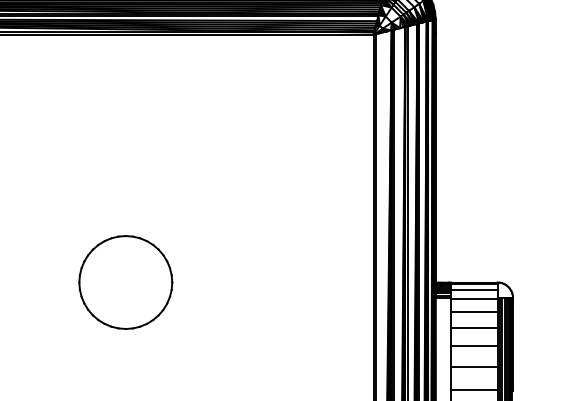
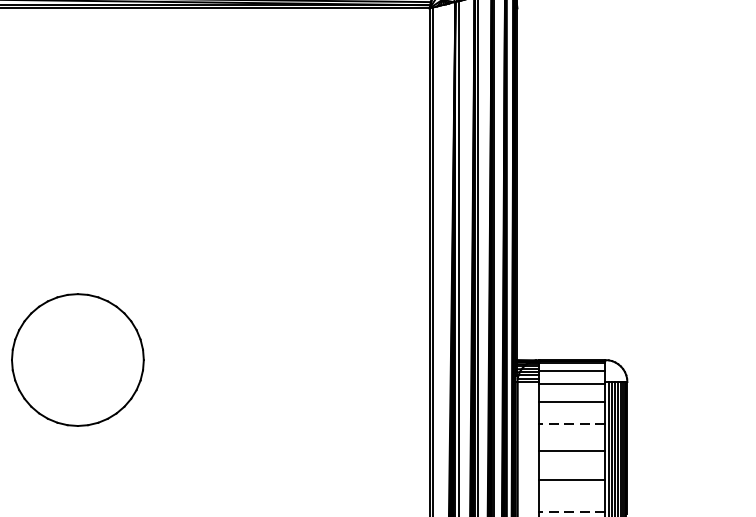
line: (473, 327) -> (571, 423), solid -> dashed
line: (473, 389) -> (571, 511), solid -> dashed

